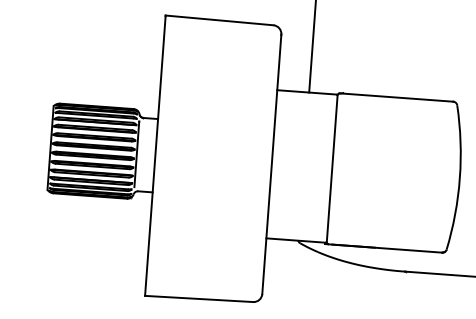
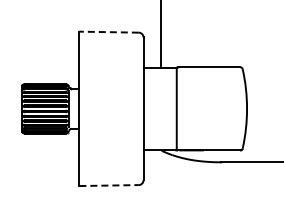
line: (220, 21) -> (109, 32), solid -> dashed
line: (199, 298) -> (109, 185), solid -> dashed

